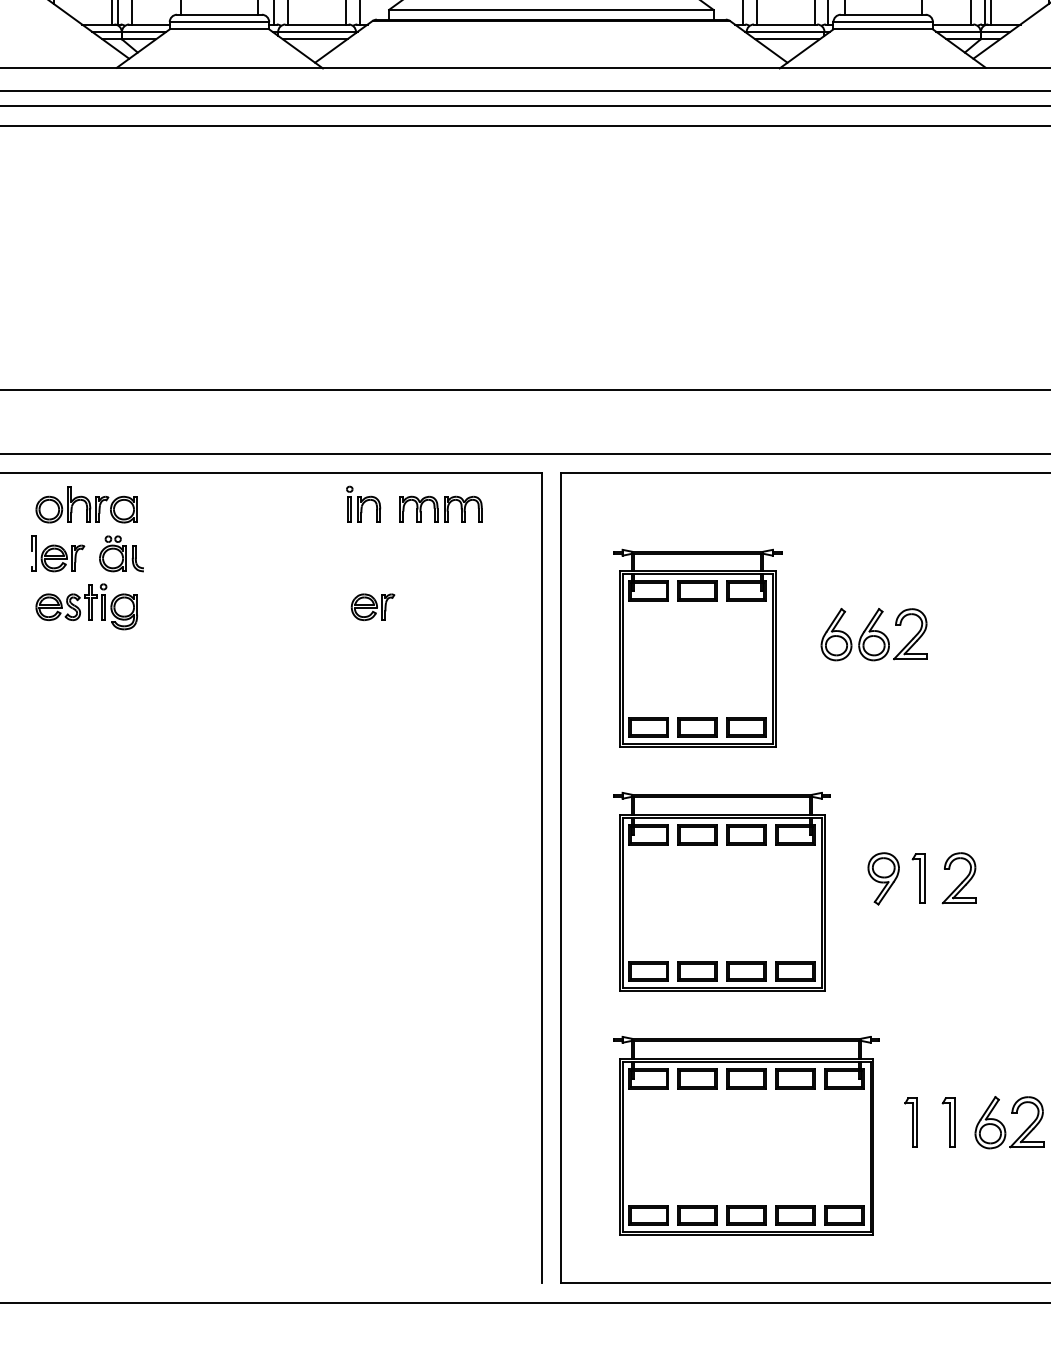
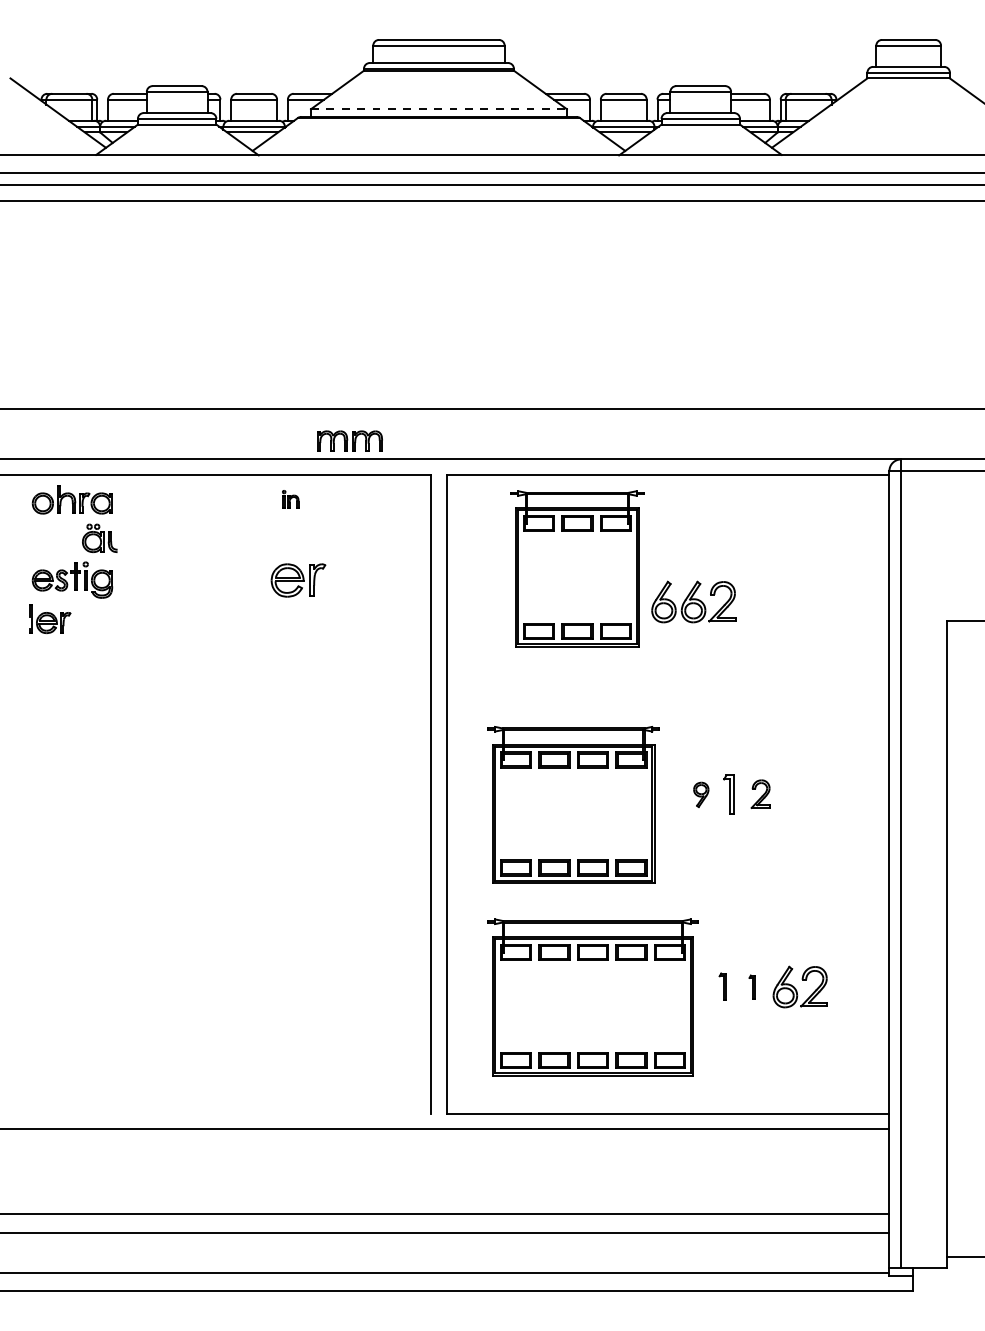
line: (550, 10) -> (438, 109), solid -> dashed
part: (363, 503) -> (290, 498), size x0.6
part: (440, 508) -> (349, 440), moved
part: (58, 554) -> (50, 619), moved
part: (372, 607) -> (297, 580), size x1.6
part: (697, 647) -> (577, 568), moved
part: (958, 877) -> (760, 793), size x0.7
part: (884, 878) -> (701, 794), size x0.6
part: (910, 1121) -> (722, 986), size x0.7
part: (947, 1121) -> (751, 986), size x0.6

